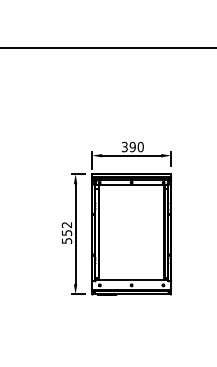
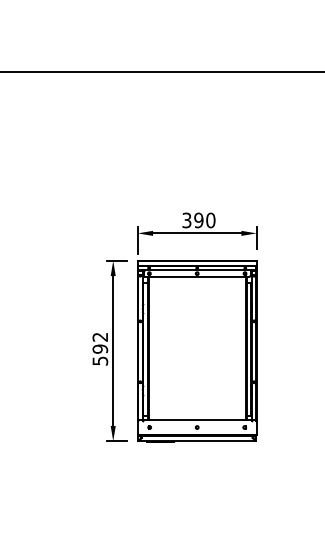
text: (66, 233) -> (99, 349), 552 -> 592

